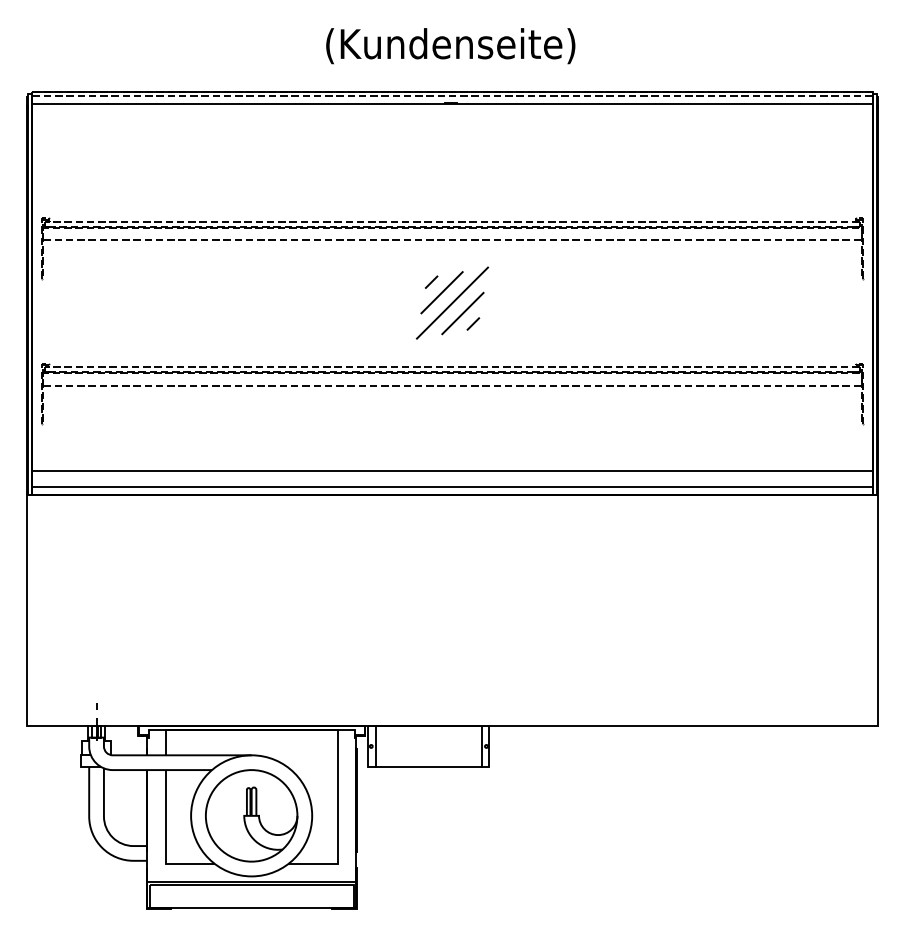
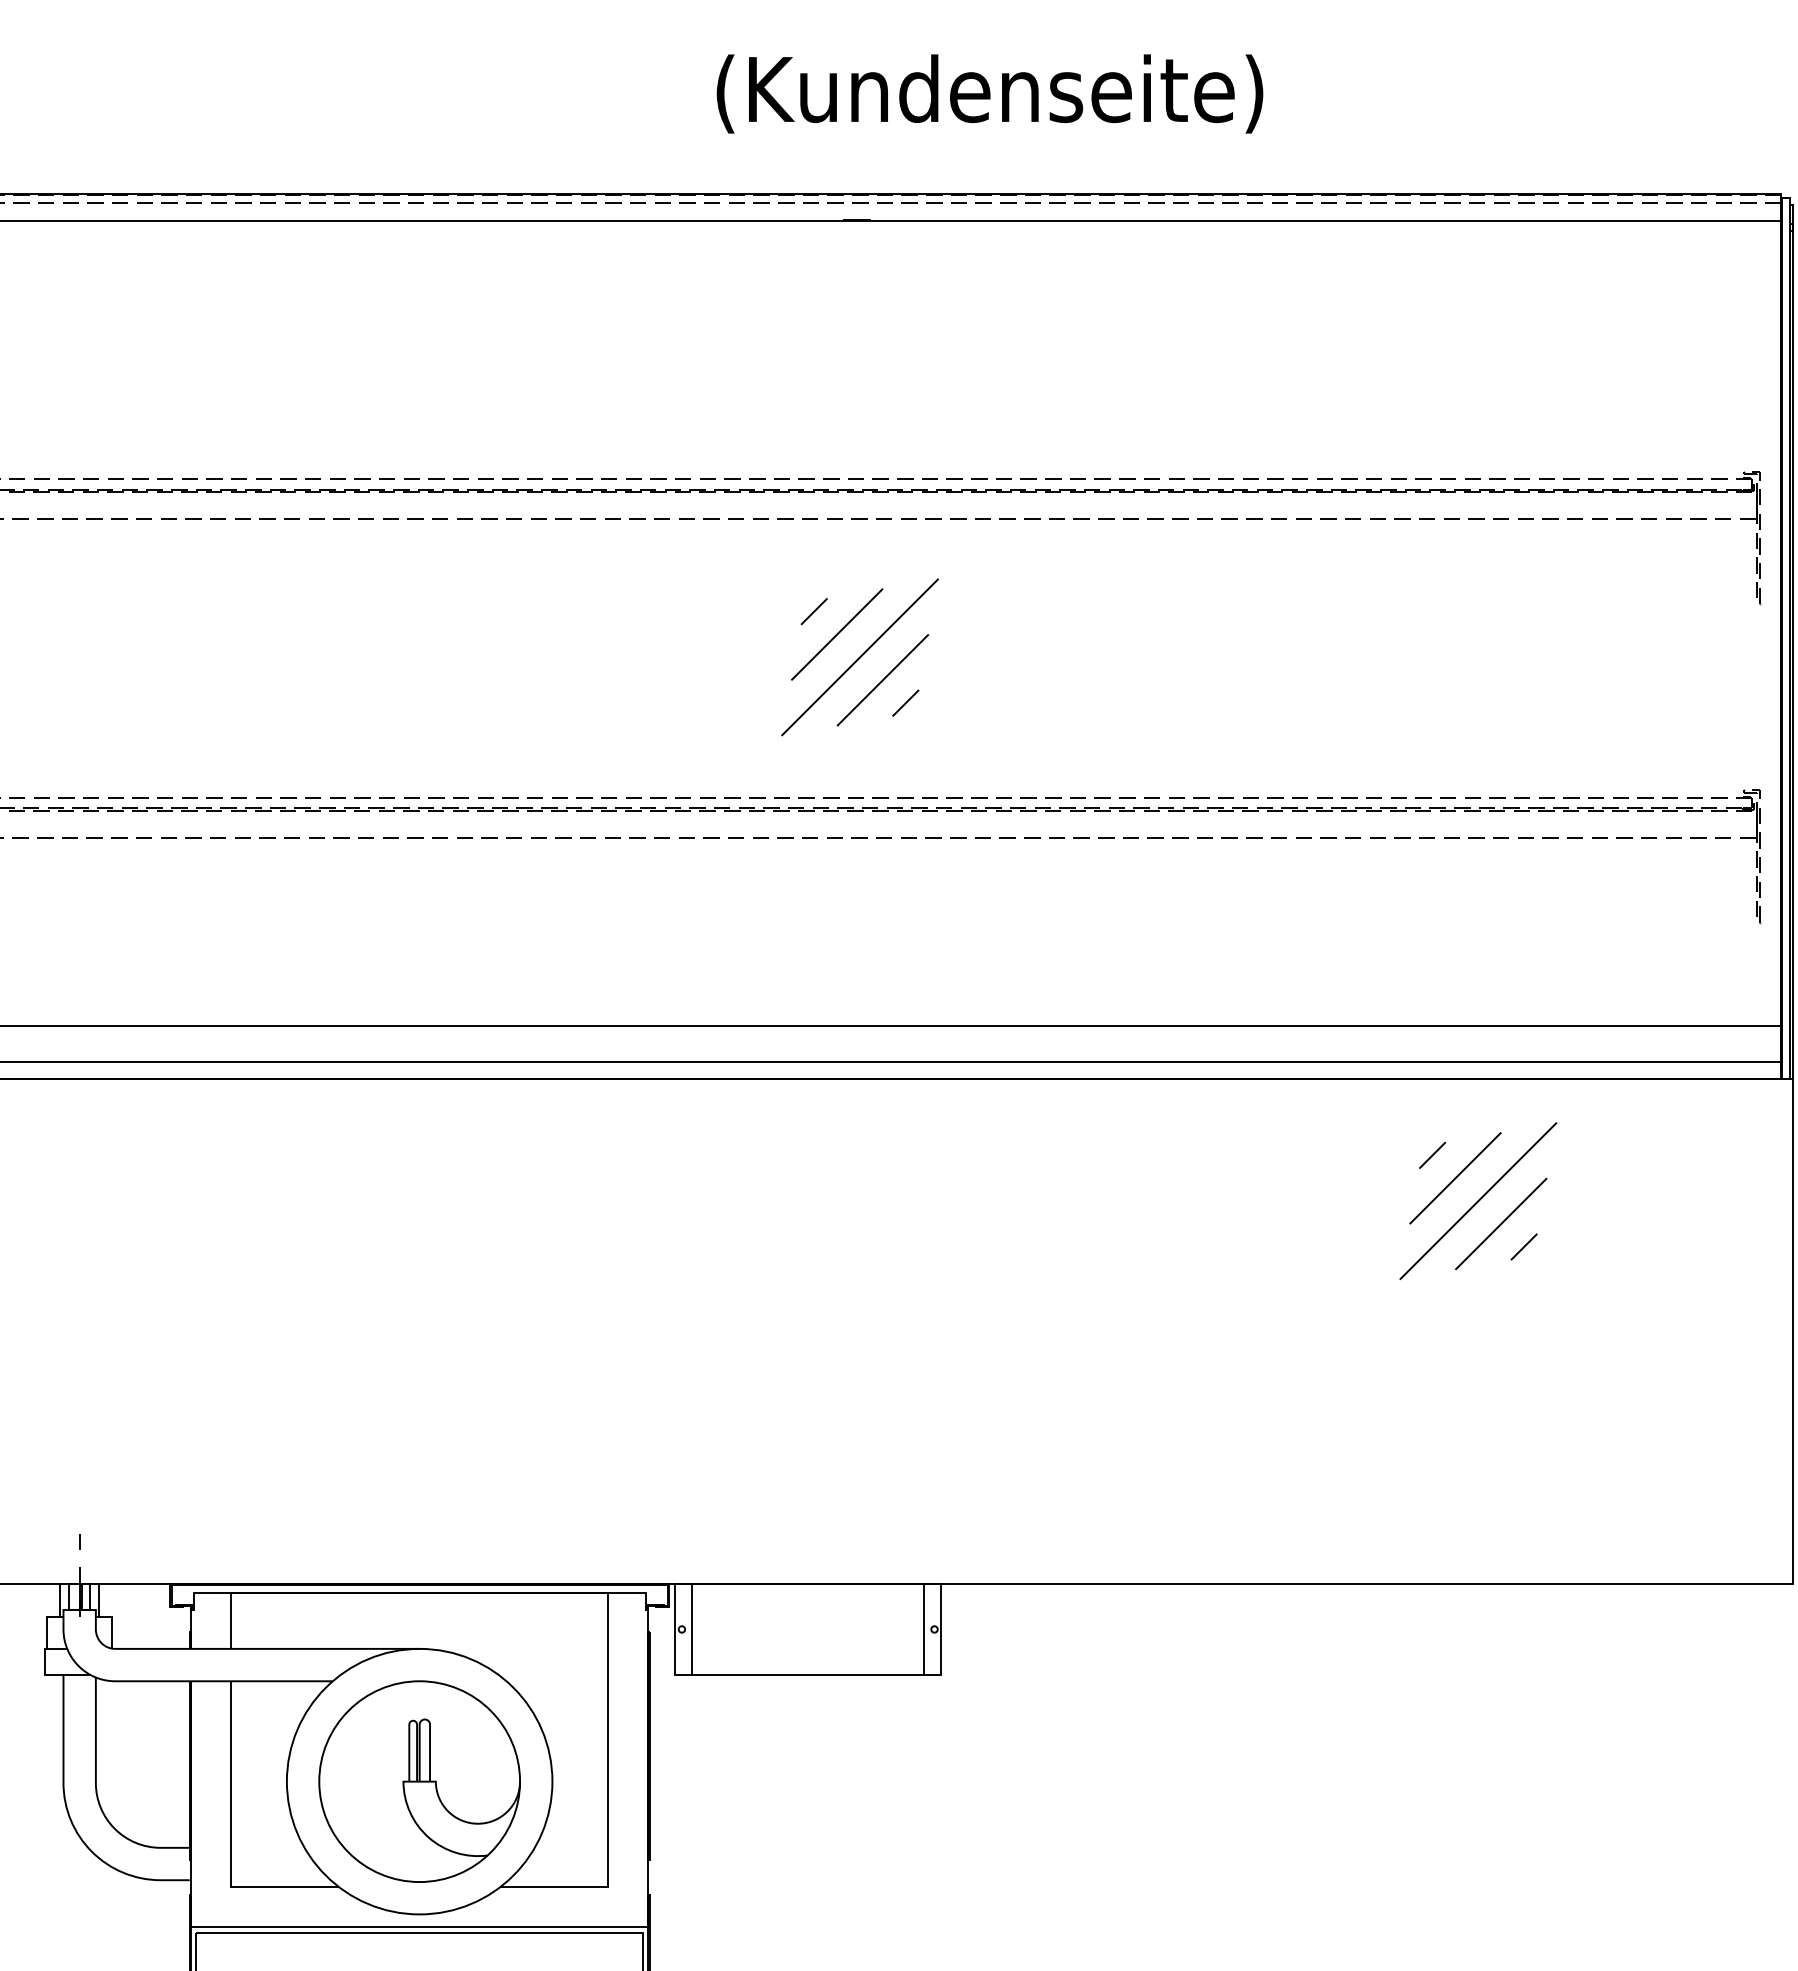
text: (450, 46) -> (989, 94), moved
part: (734, 550) -> (1478, 1199), added

